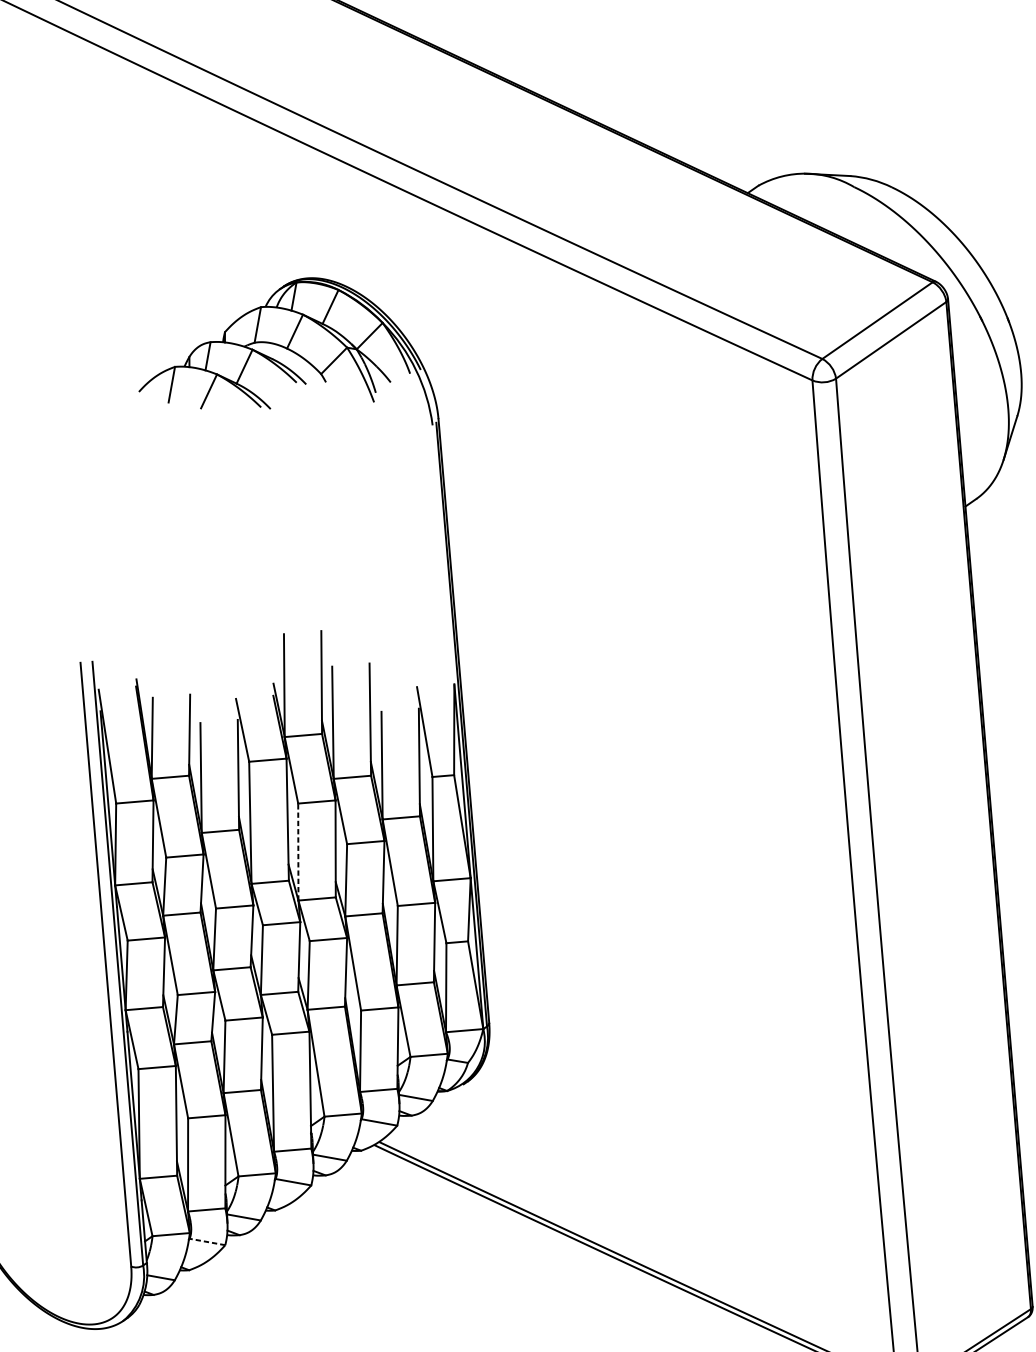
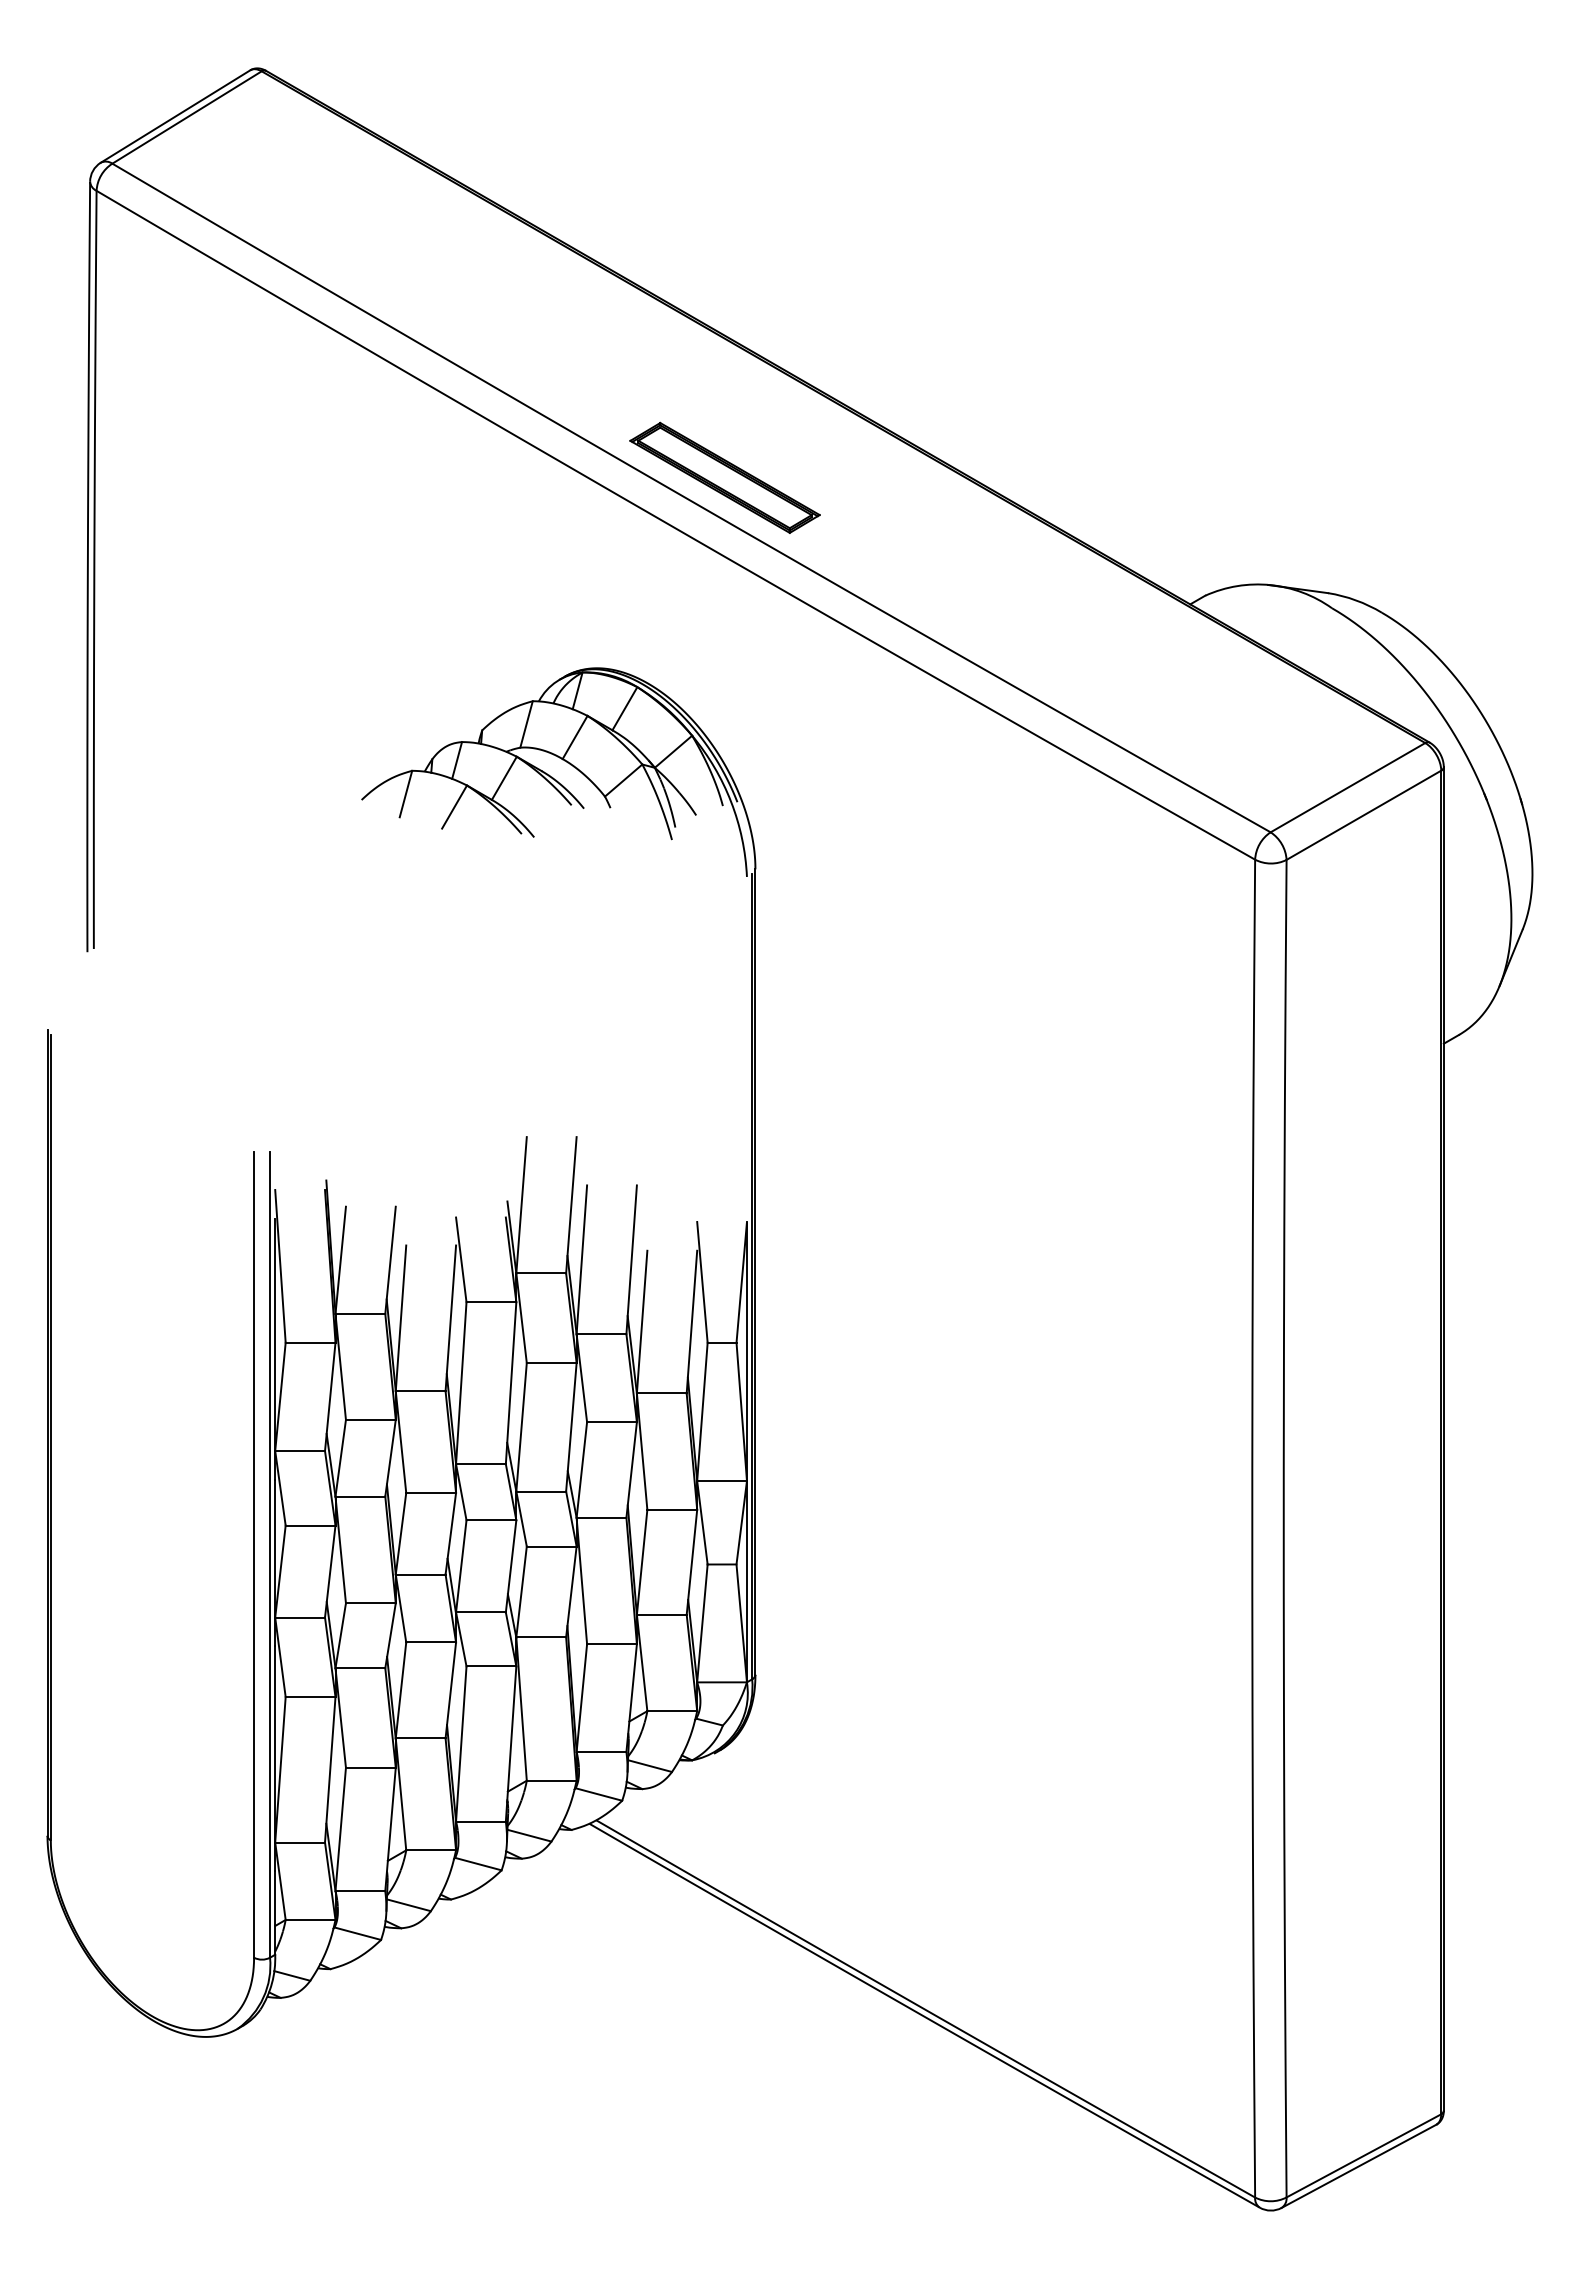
part: (390, 127) -> (724, 477), added
line: (298, 851) -> (521, 1426), dashed -> solid
line: (207, 1241) -> (357, 1933), dashed -> solid

